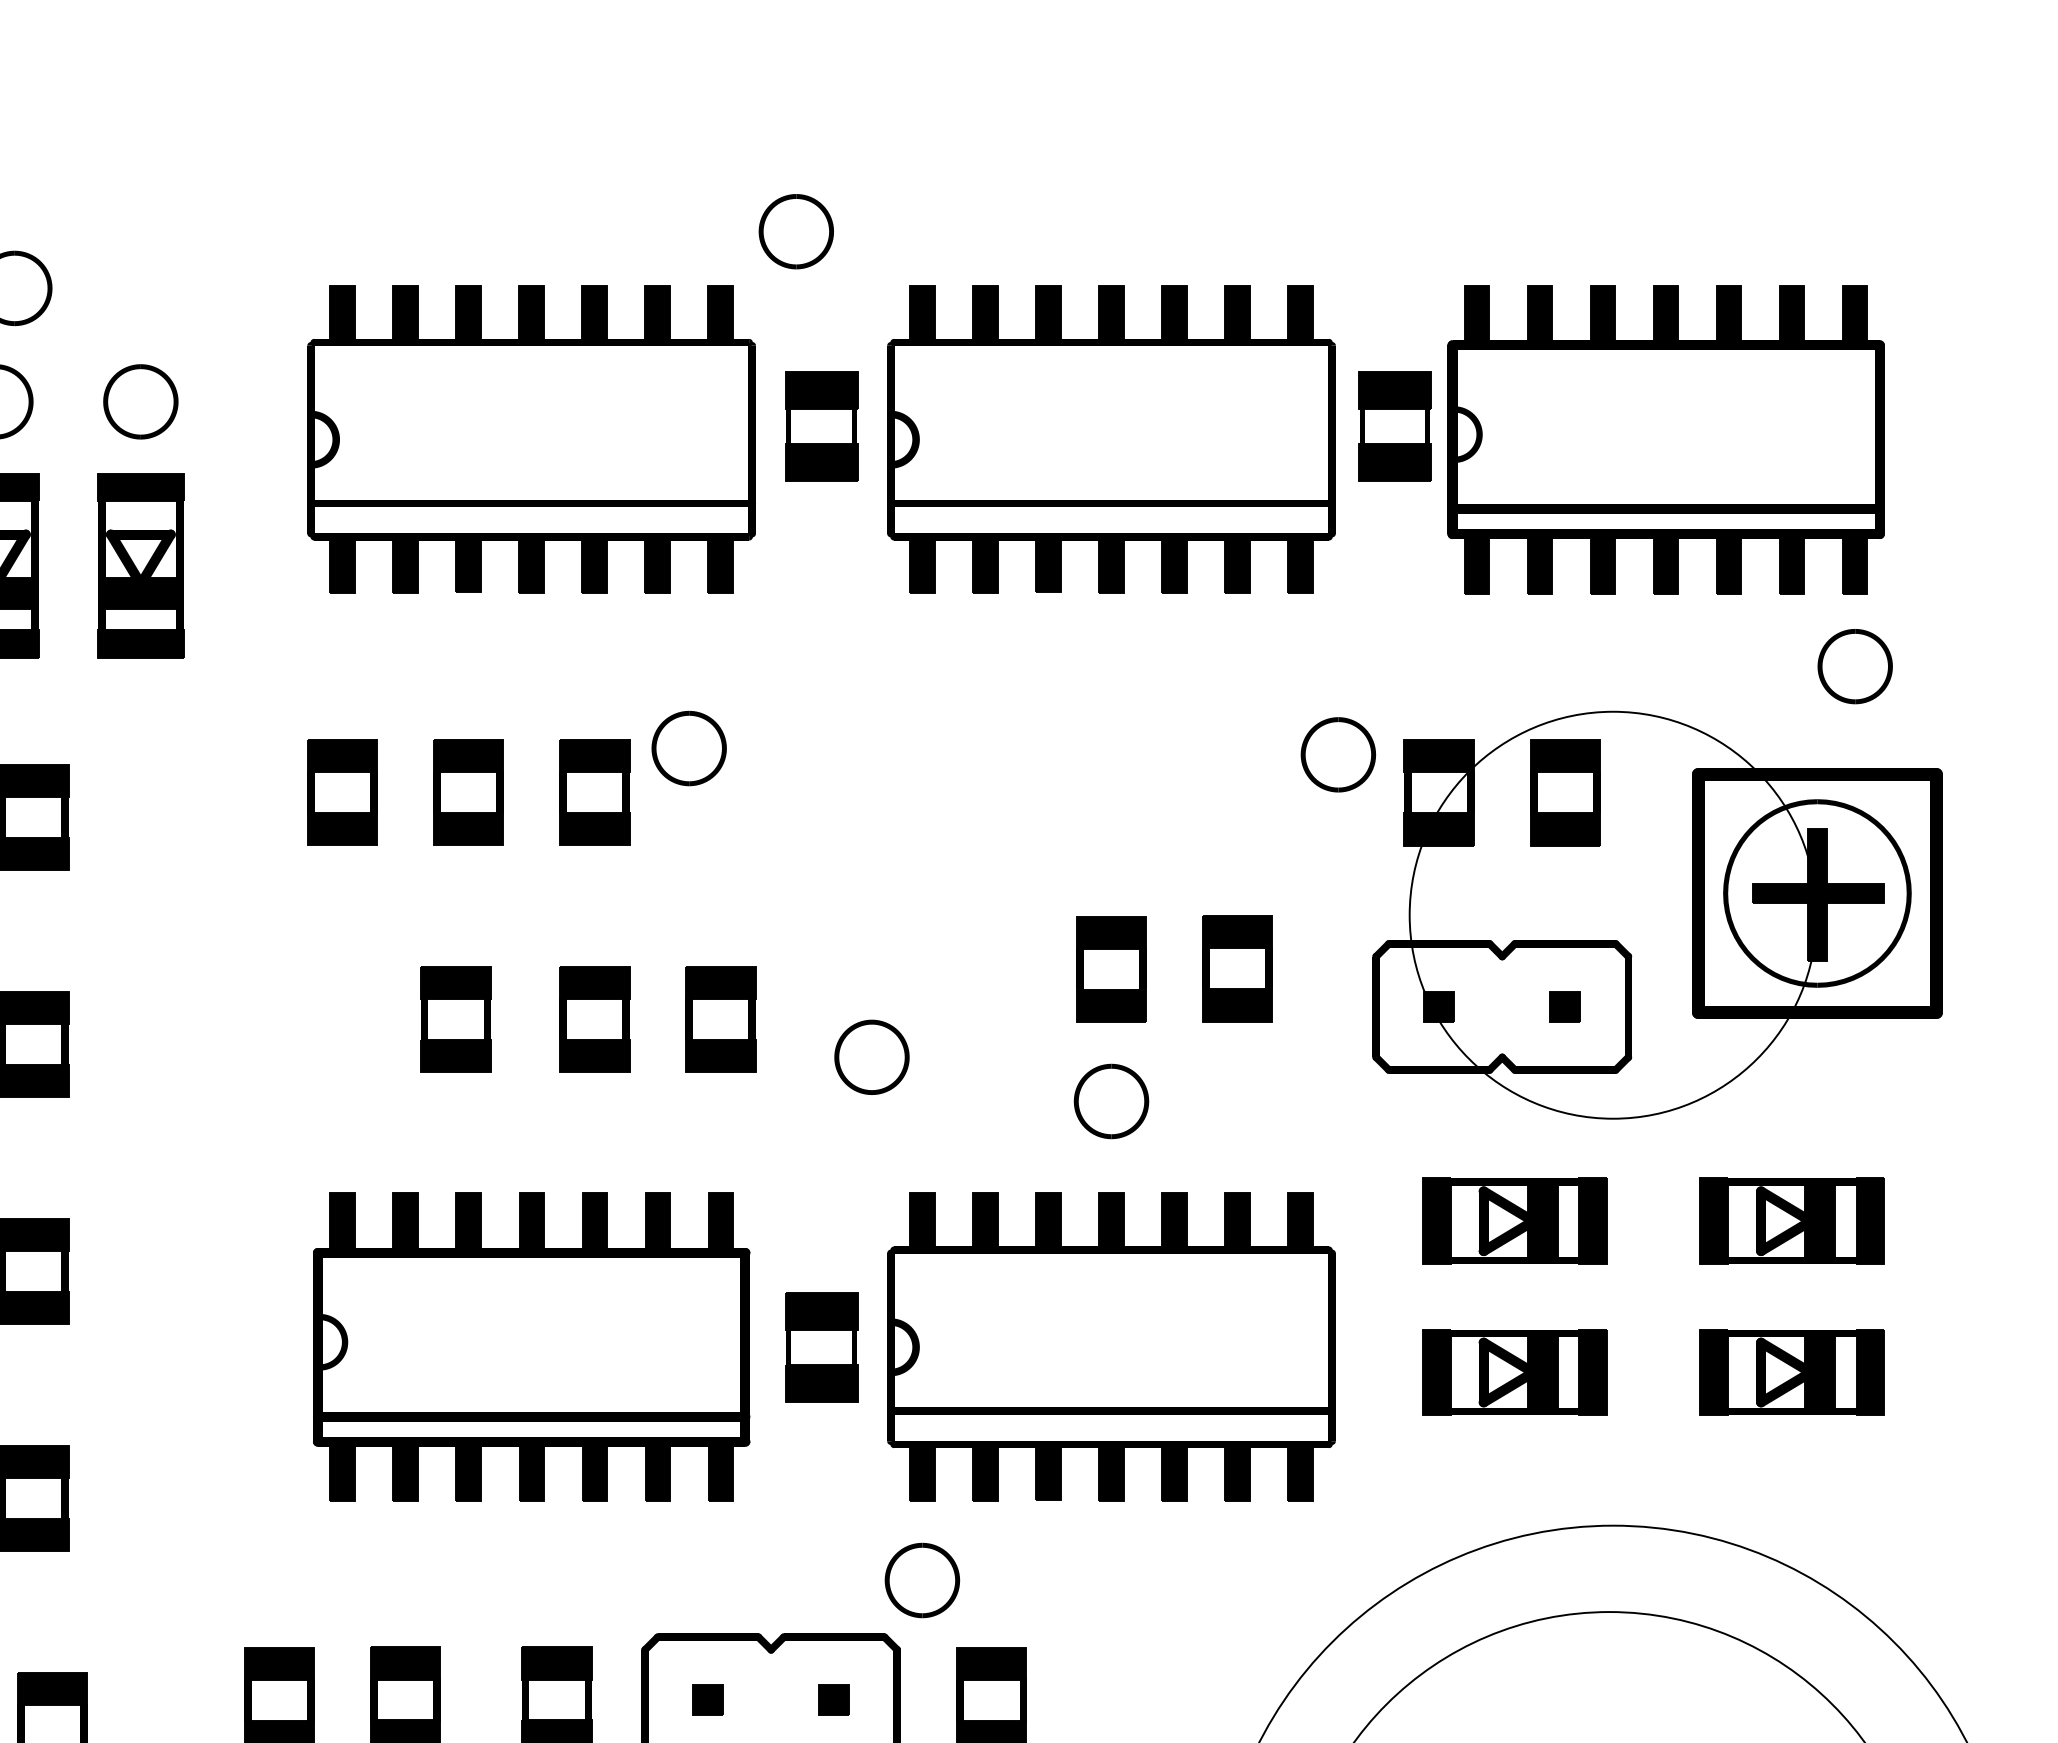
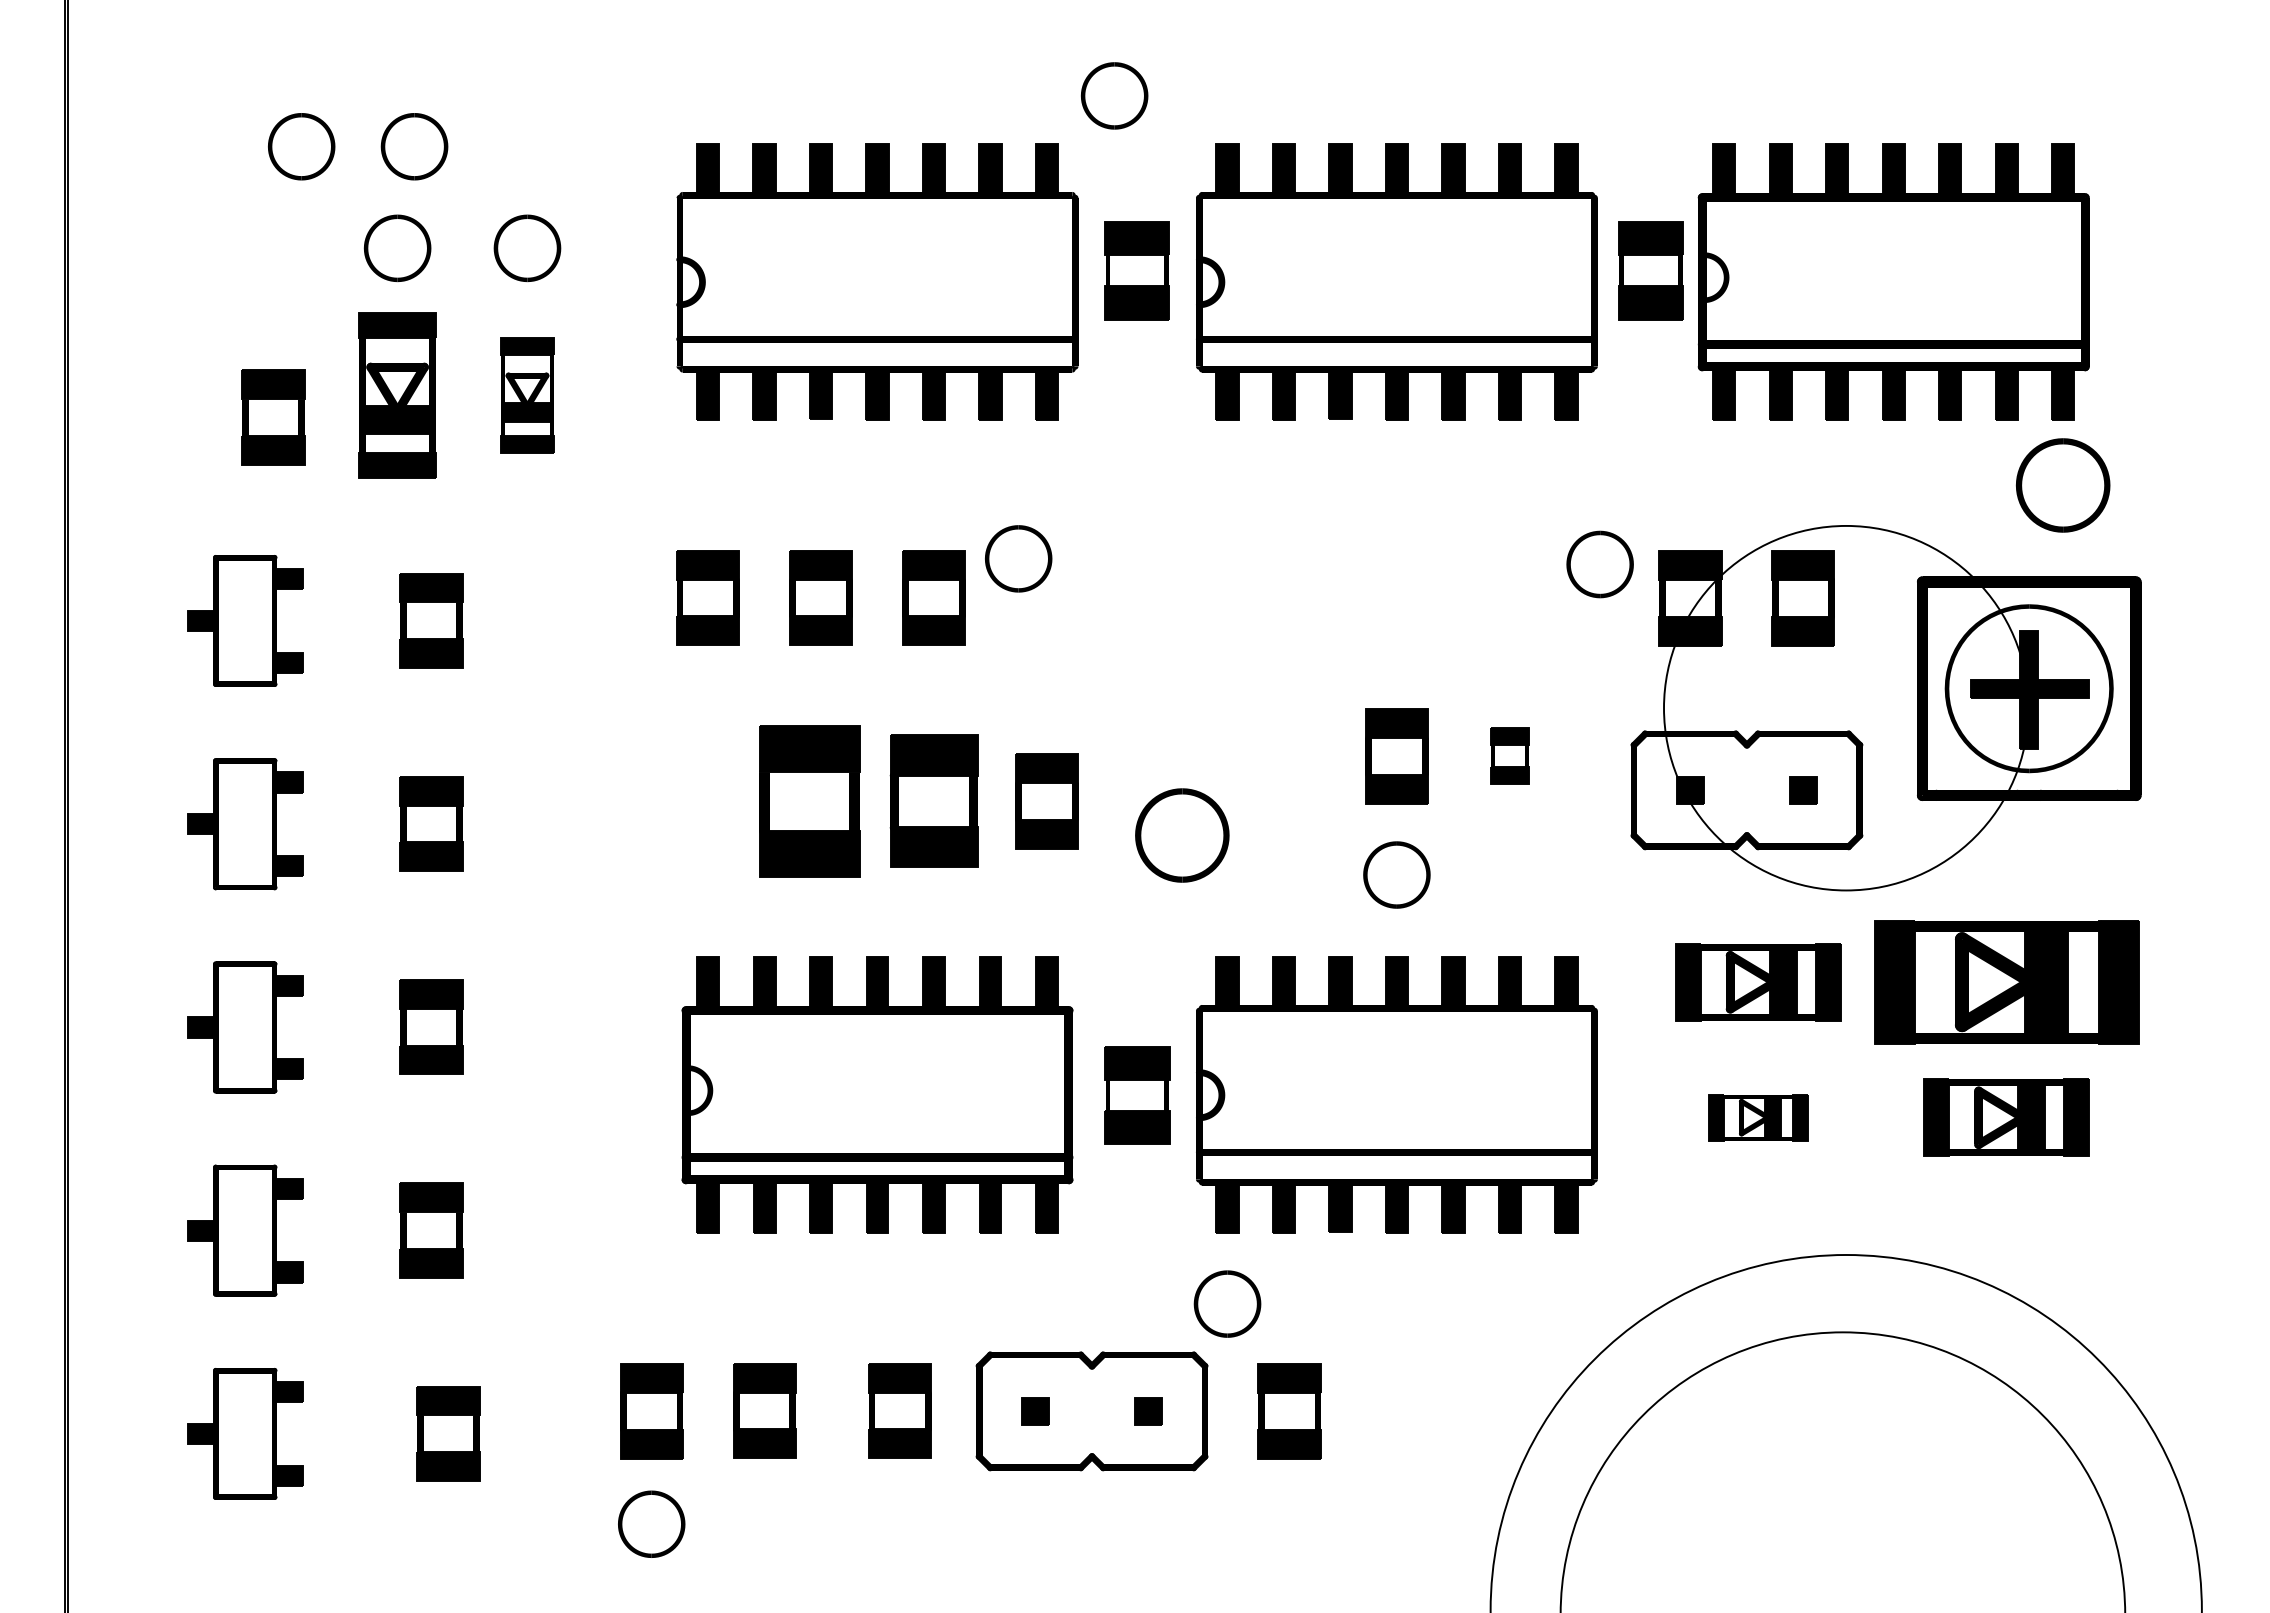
part: (140, 566) -> (527, 395), size x0.7
part: (1854, 666) -> (2062, 485), size x1.4
part: (1237, 968) -> (1509, 755), size x0.6
part: (455, 1019) -> (809, 801), size x1.6
part: (594, 1019) -> (933, 801), size x1.4
part: (872, 1057) -> (1182, 835), size x1.4
part: (1792, 1221) -> (2006, 982), size x1.6
part: (1515, 1372) -> (1758, 1117), size x0.6

